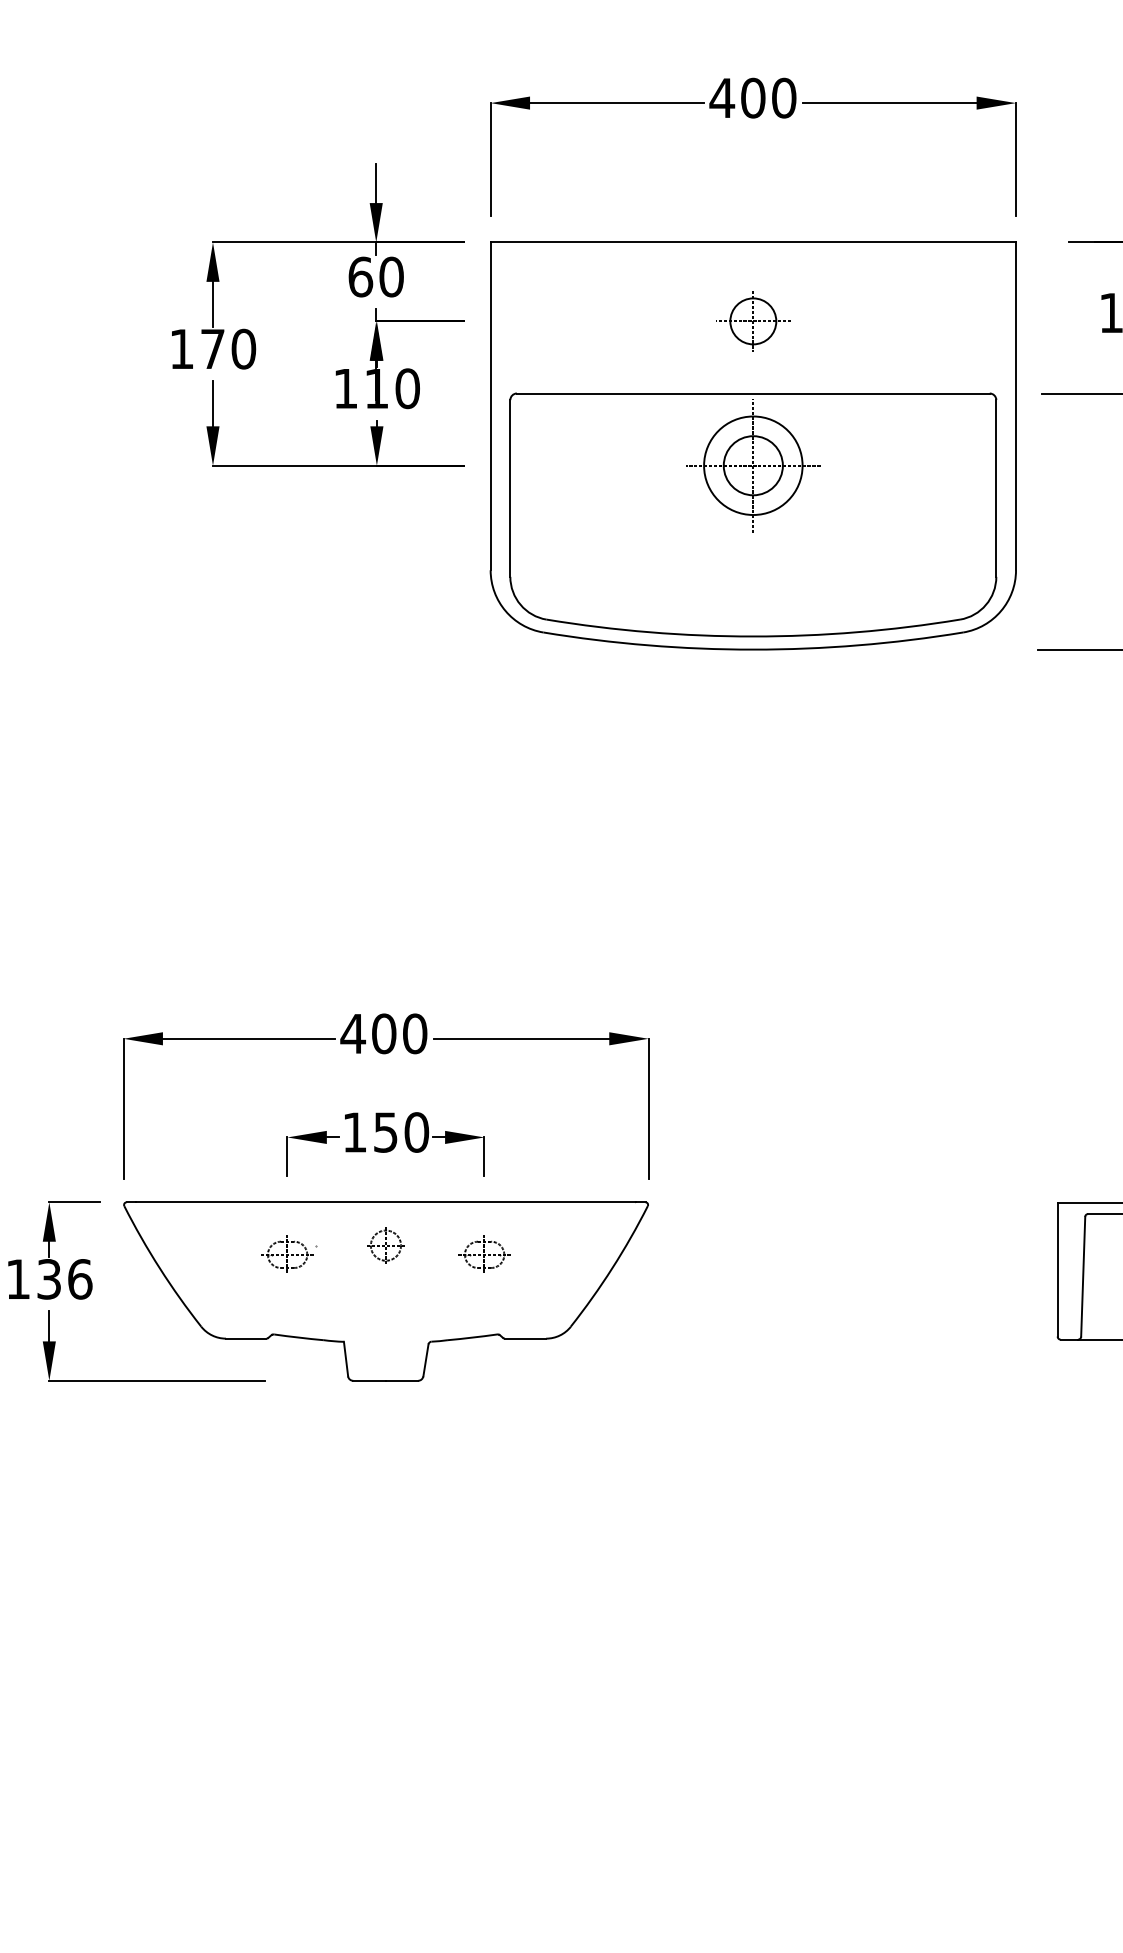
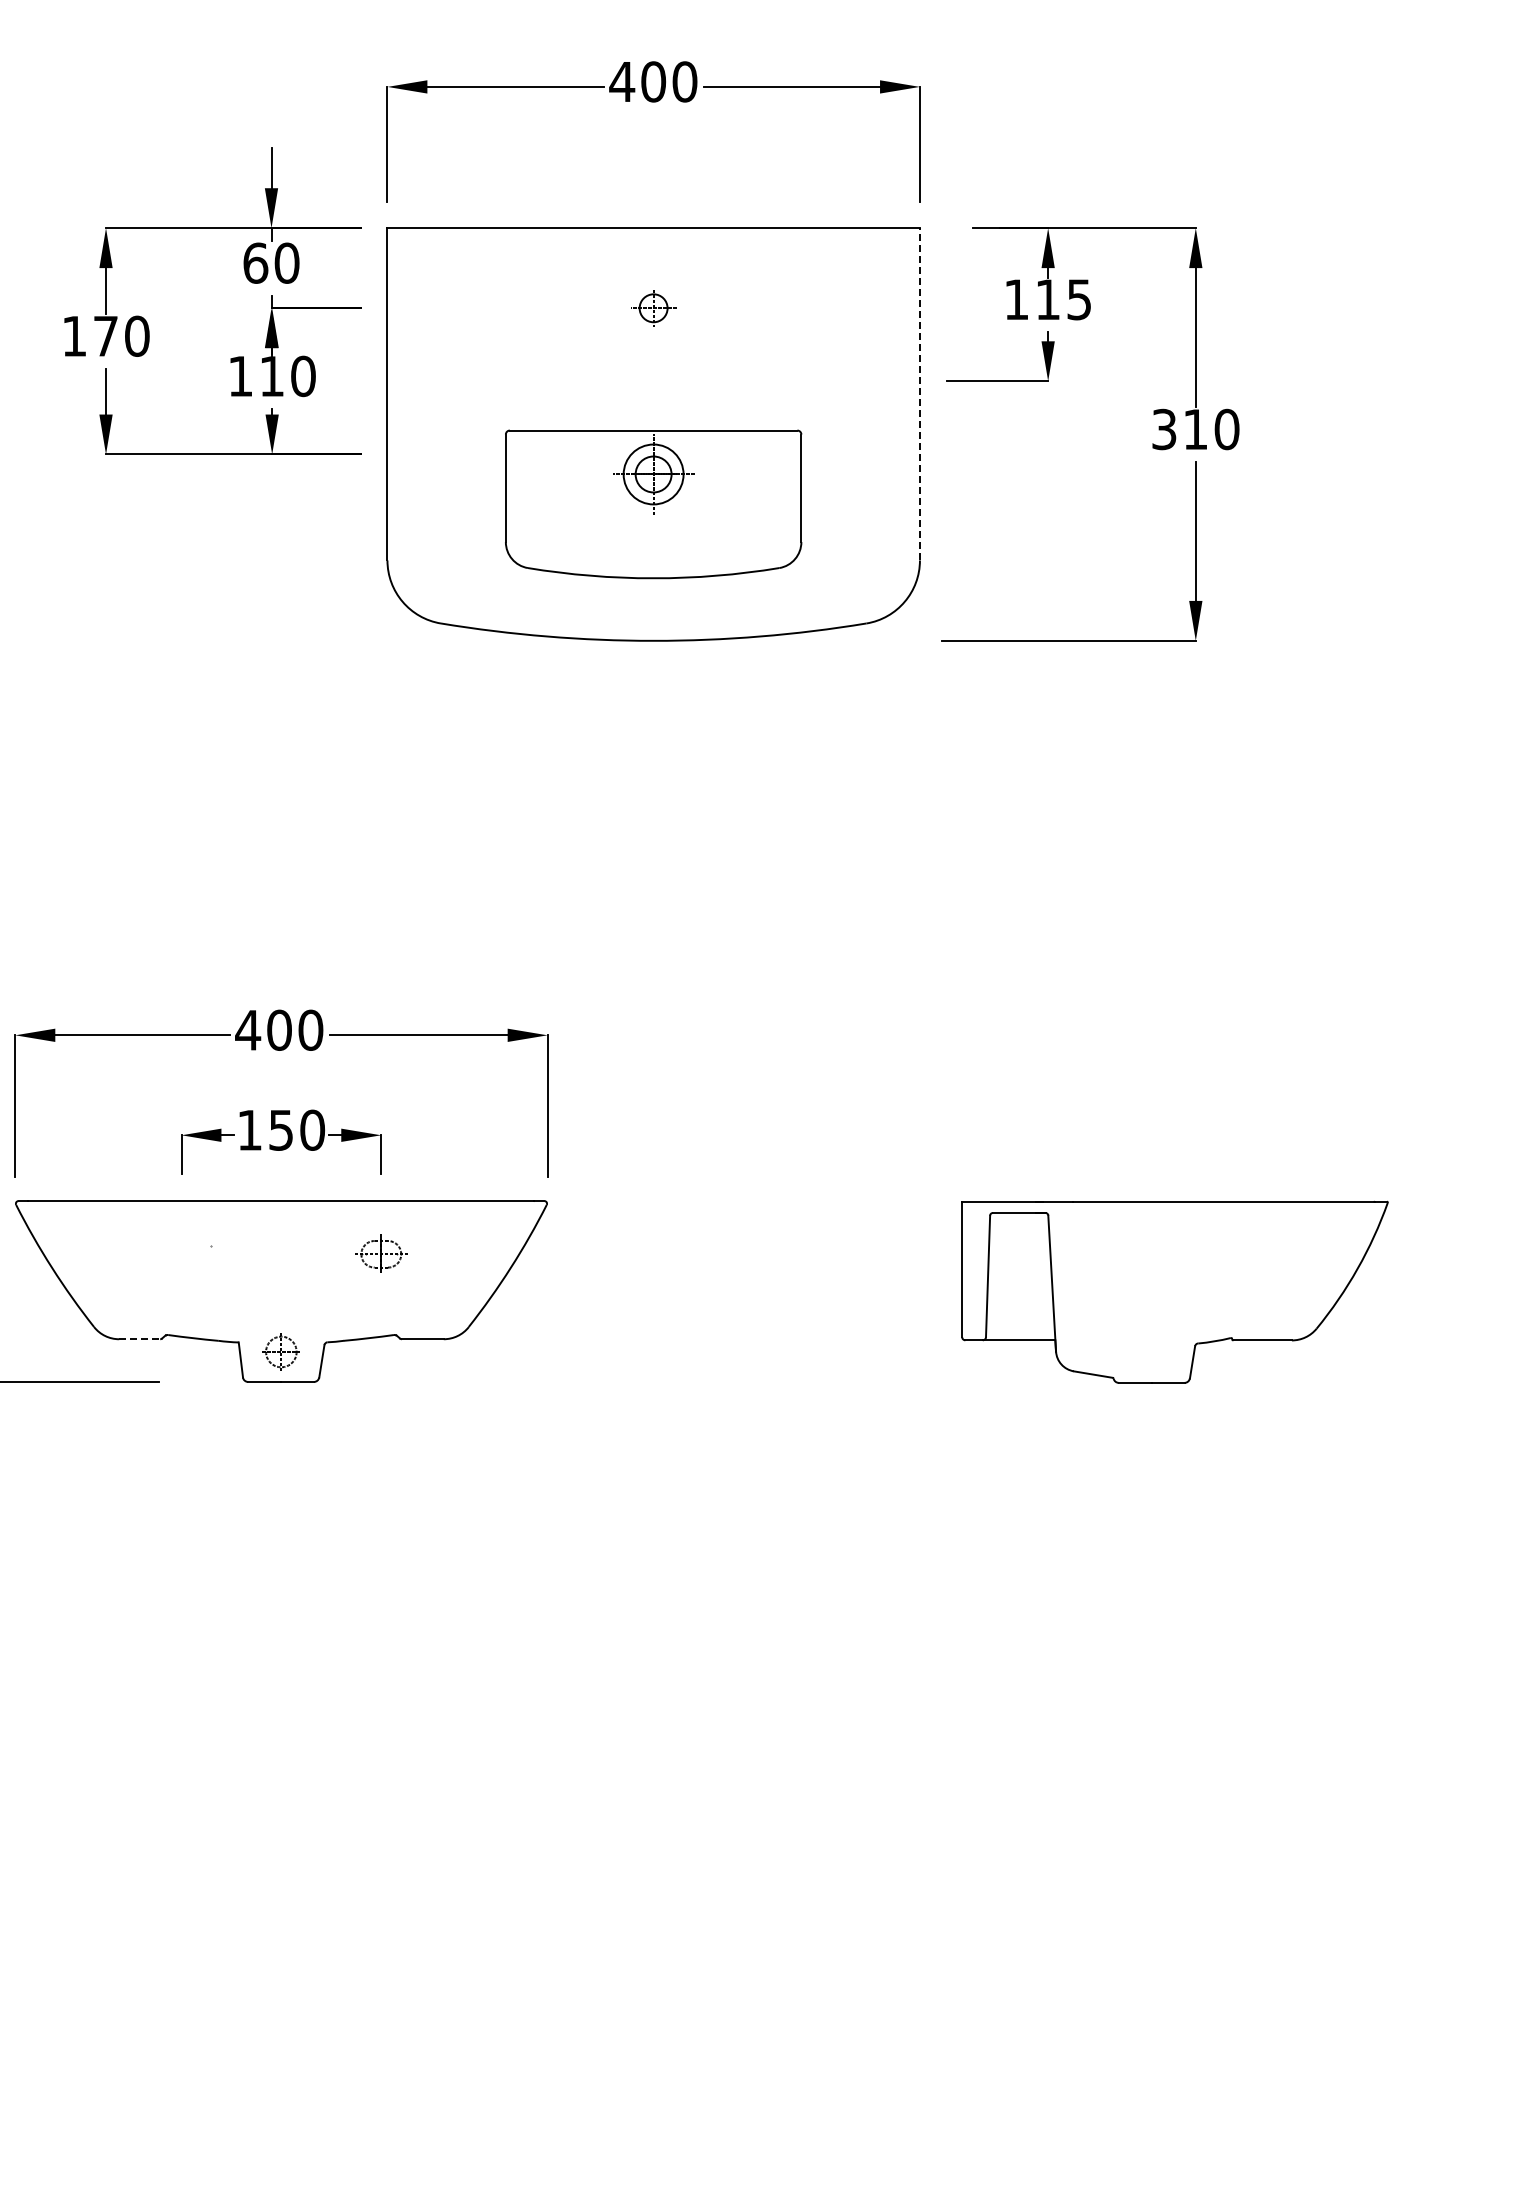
part: (753, 321) -> (653, 308), size x0.6
line: (1015, 405) -> (919, 393), solid -> dashed
part: (753, 515) -> (653, 504), size x0.6
part: (385, 1245) -> (280, 1351), moved
part: (287, 1254) -> (181, 1253), removed
line: (246, 1338) -> (139, 1339), solid -> dashed

